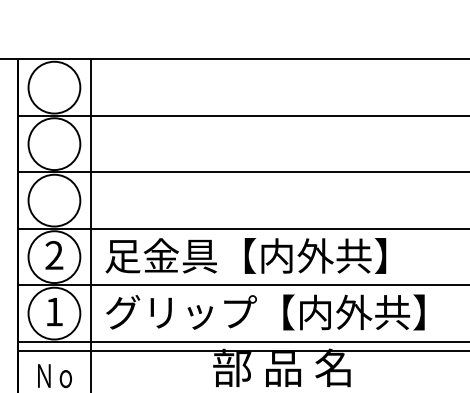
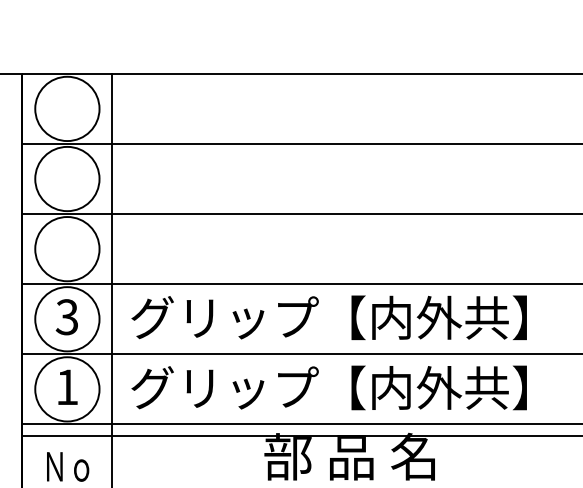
text: (54, 255) -> (67, 317), 2 -> 3
text: (264, 255) -> (328, 317), 足金具【内外共】 -> グリップ【内外共】

